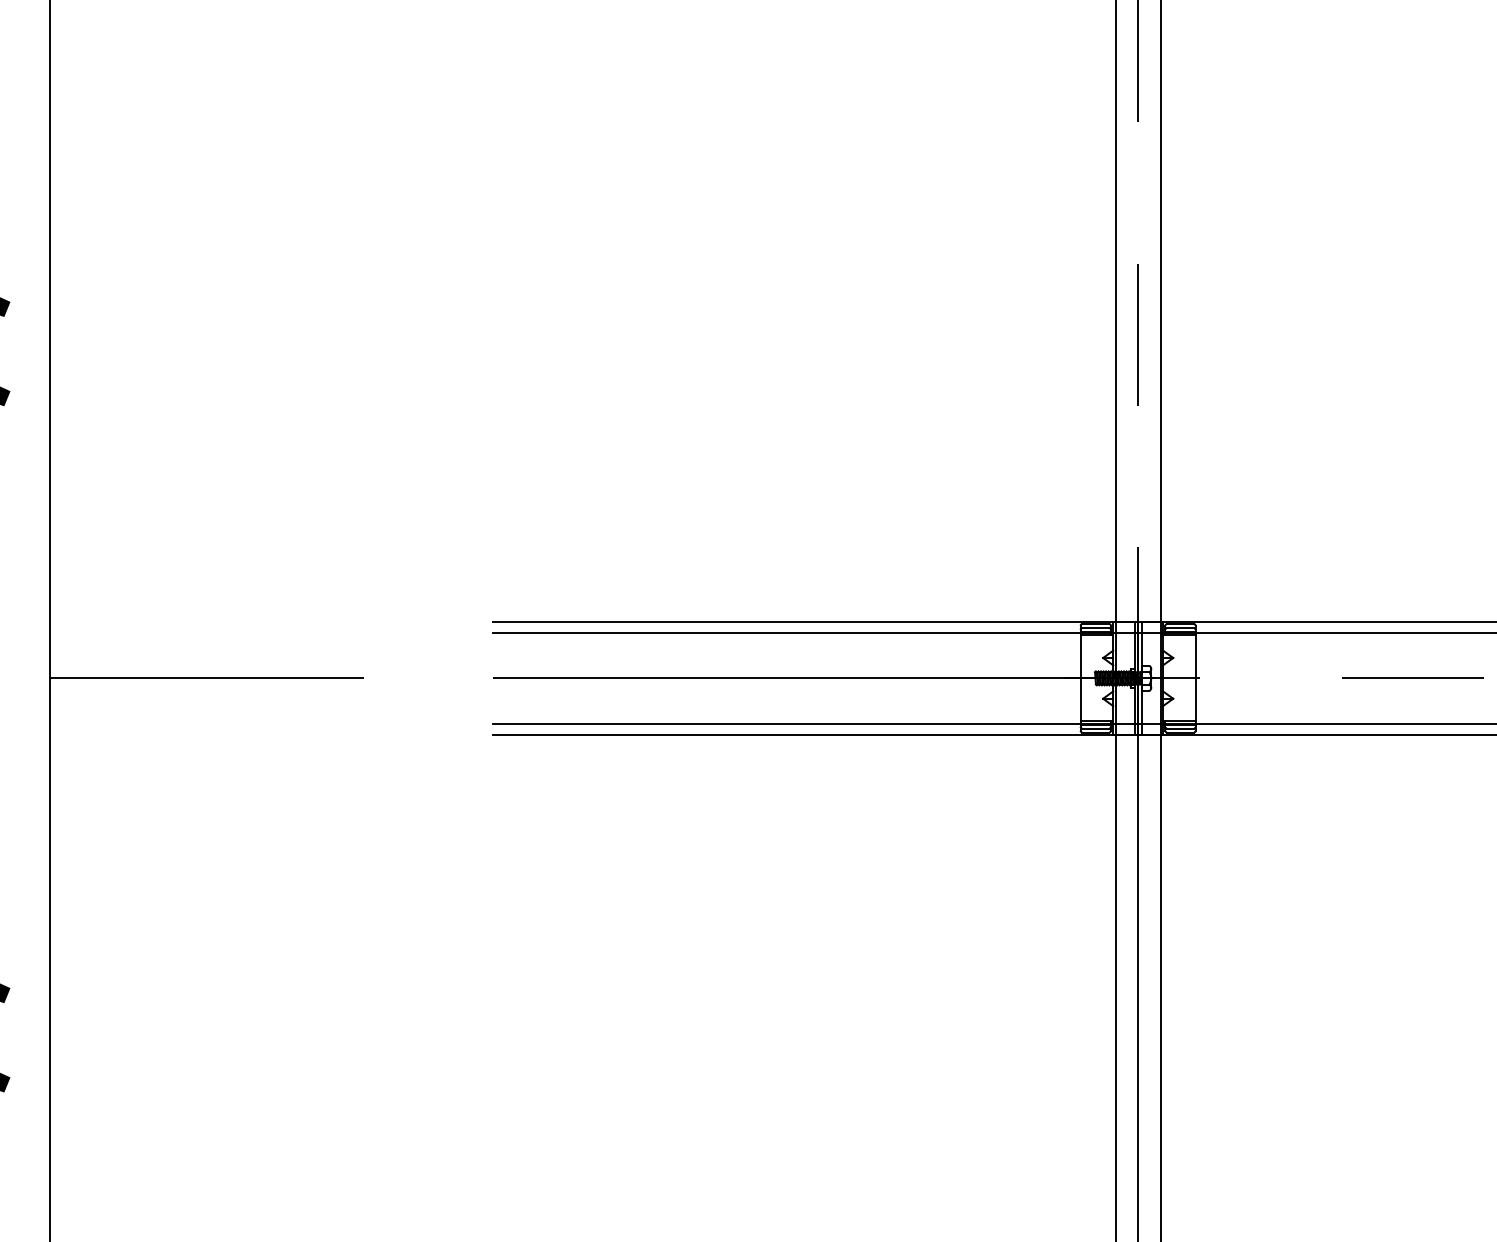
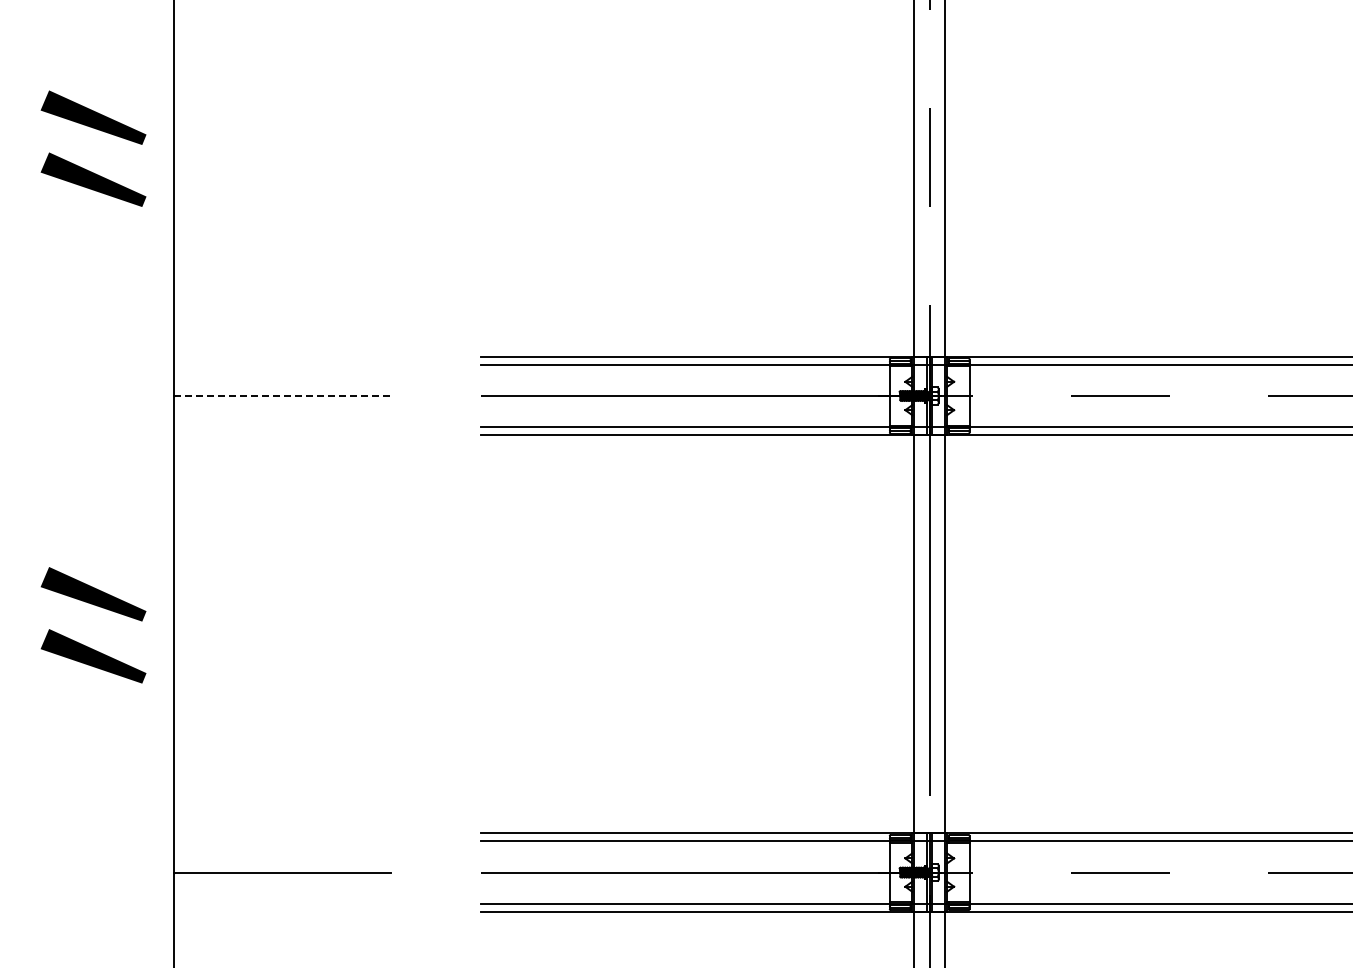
line: (206, 679) -> (282, 396), solid -> dashed

